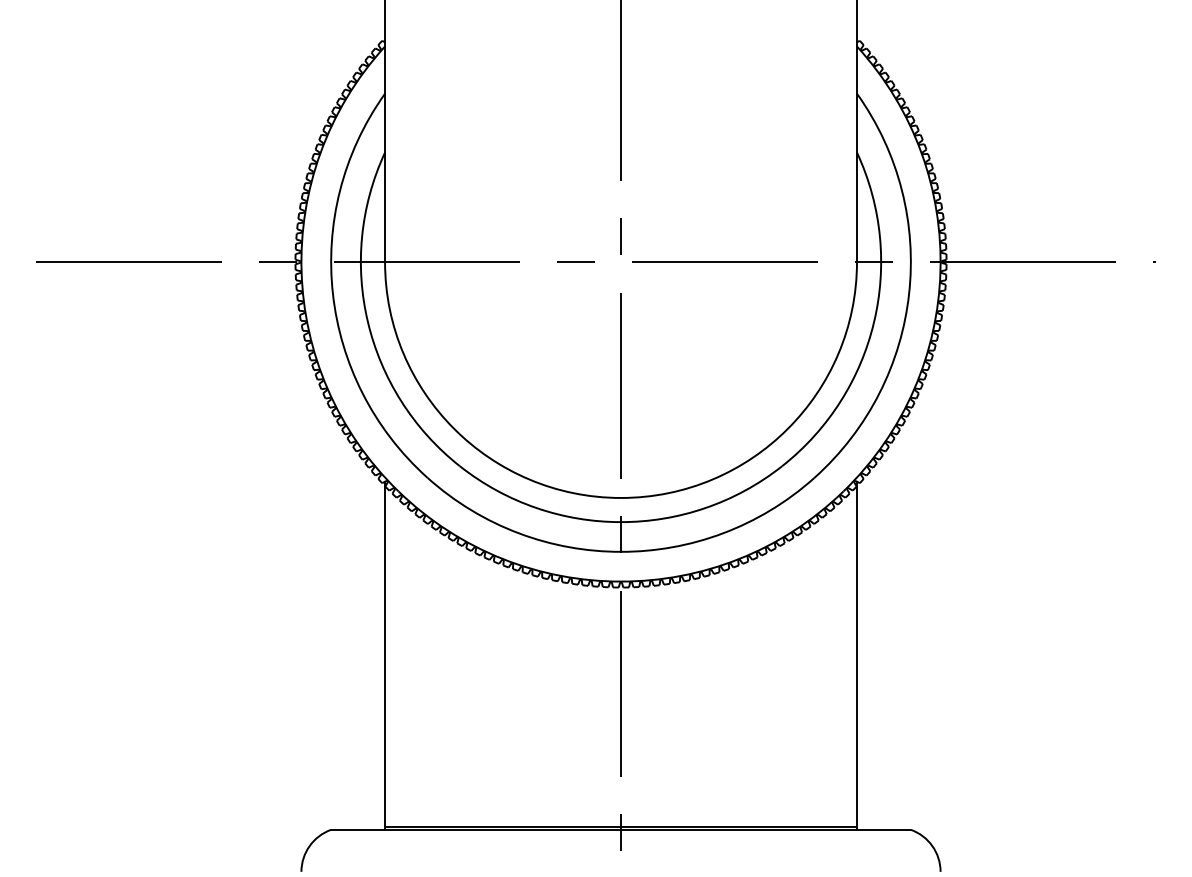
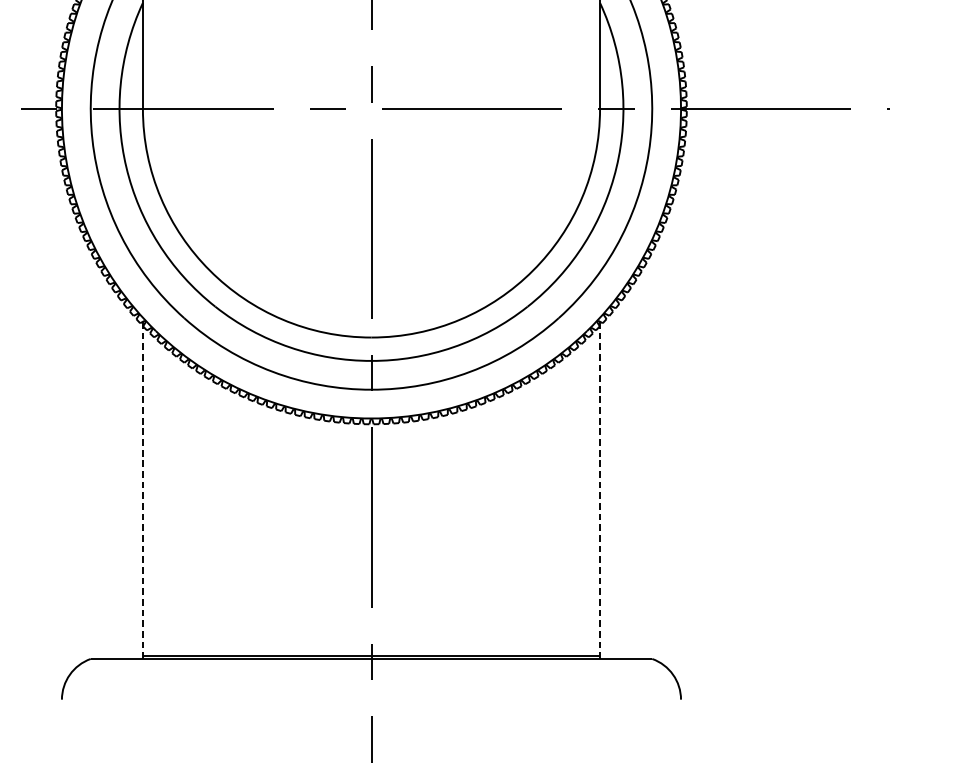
line: (385, 655) -> (143, 490), solid -> dashed
line: (856, 655) -> (599, 490), solid -> dashed

